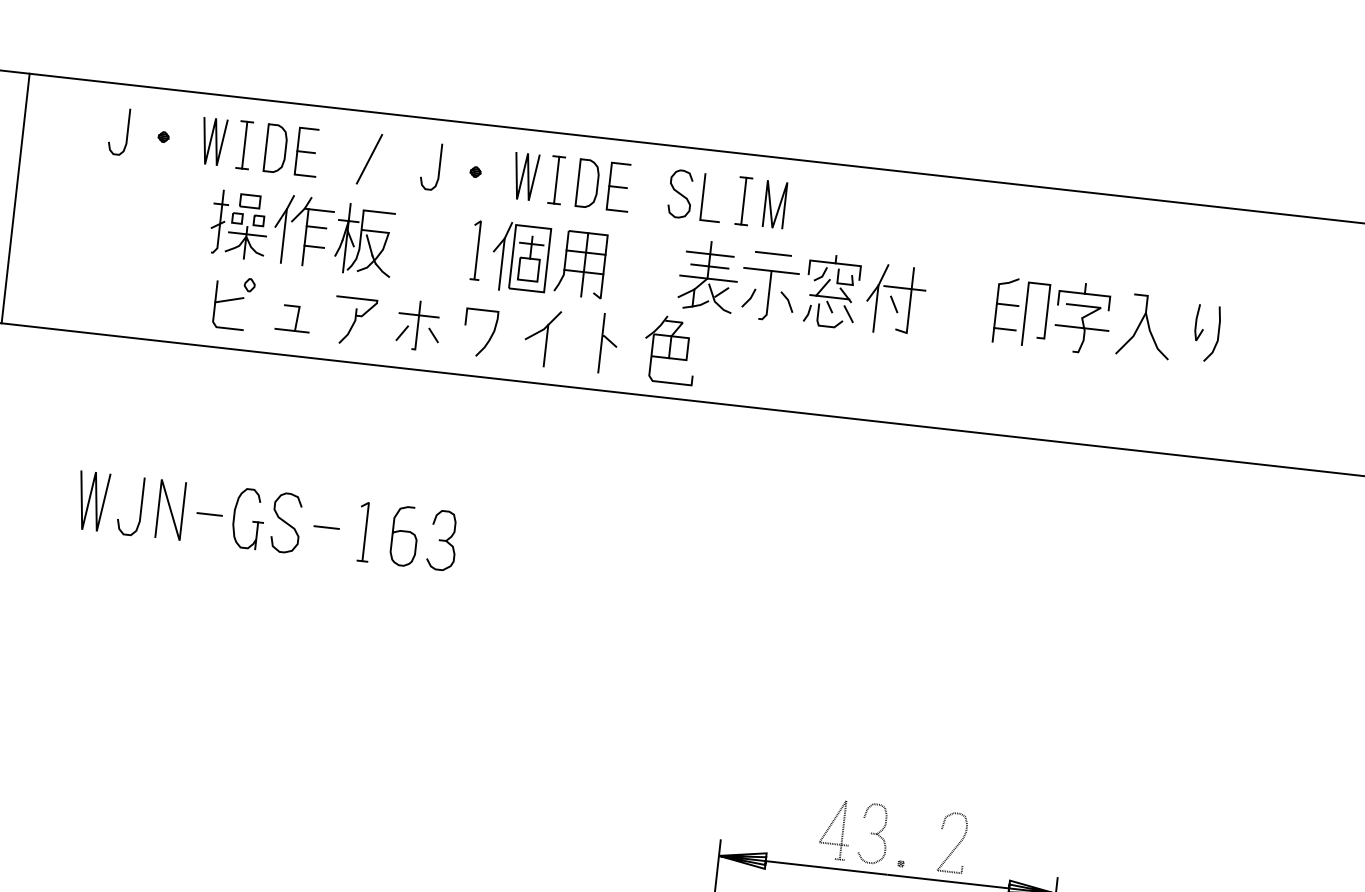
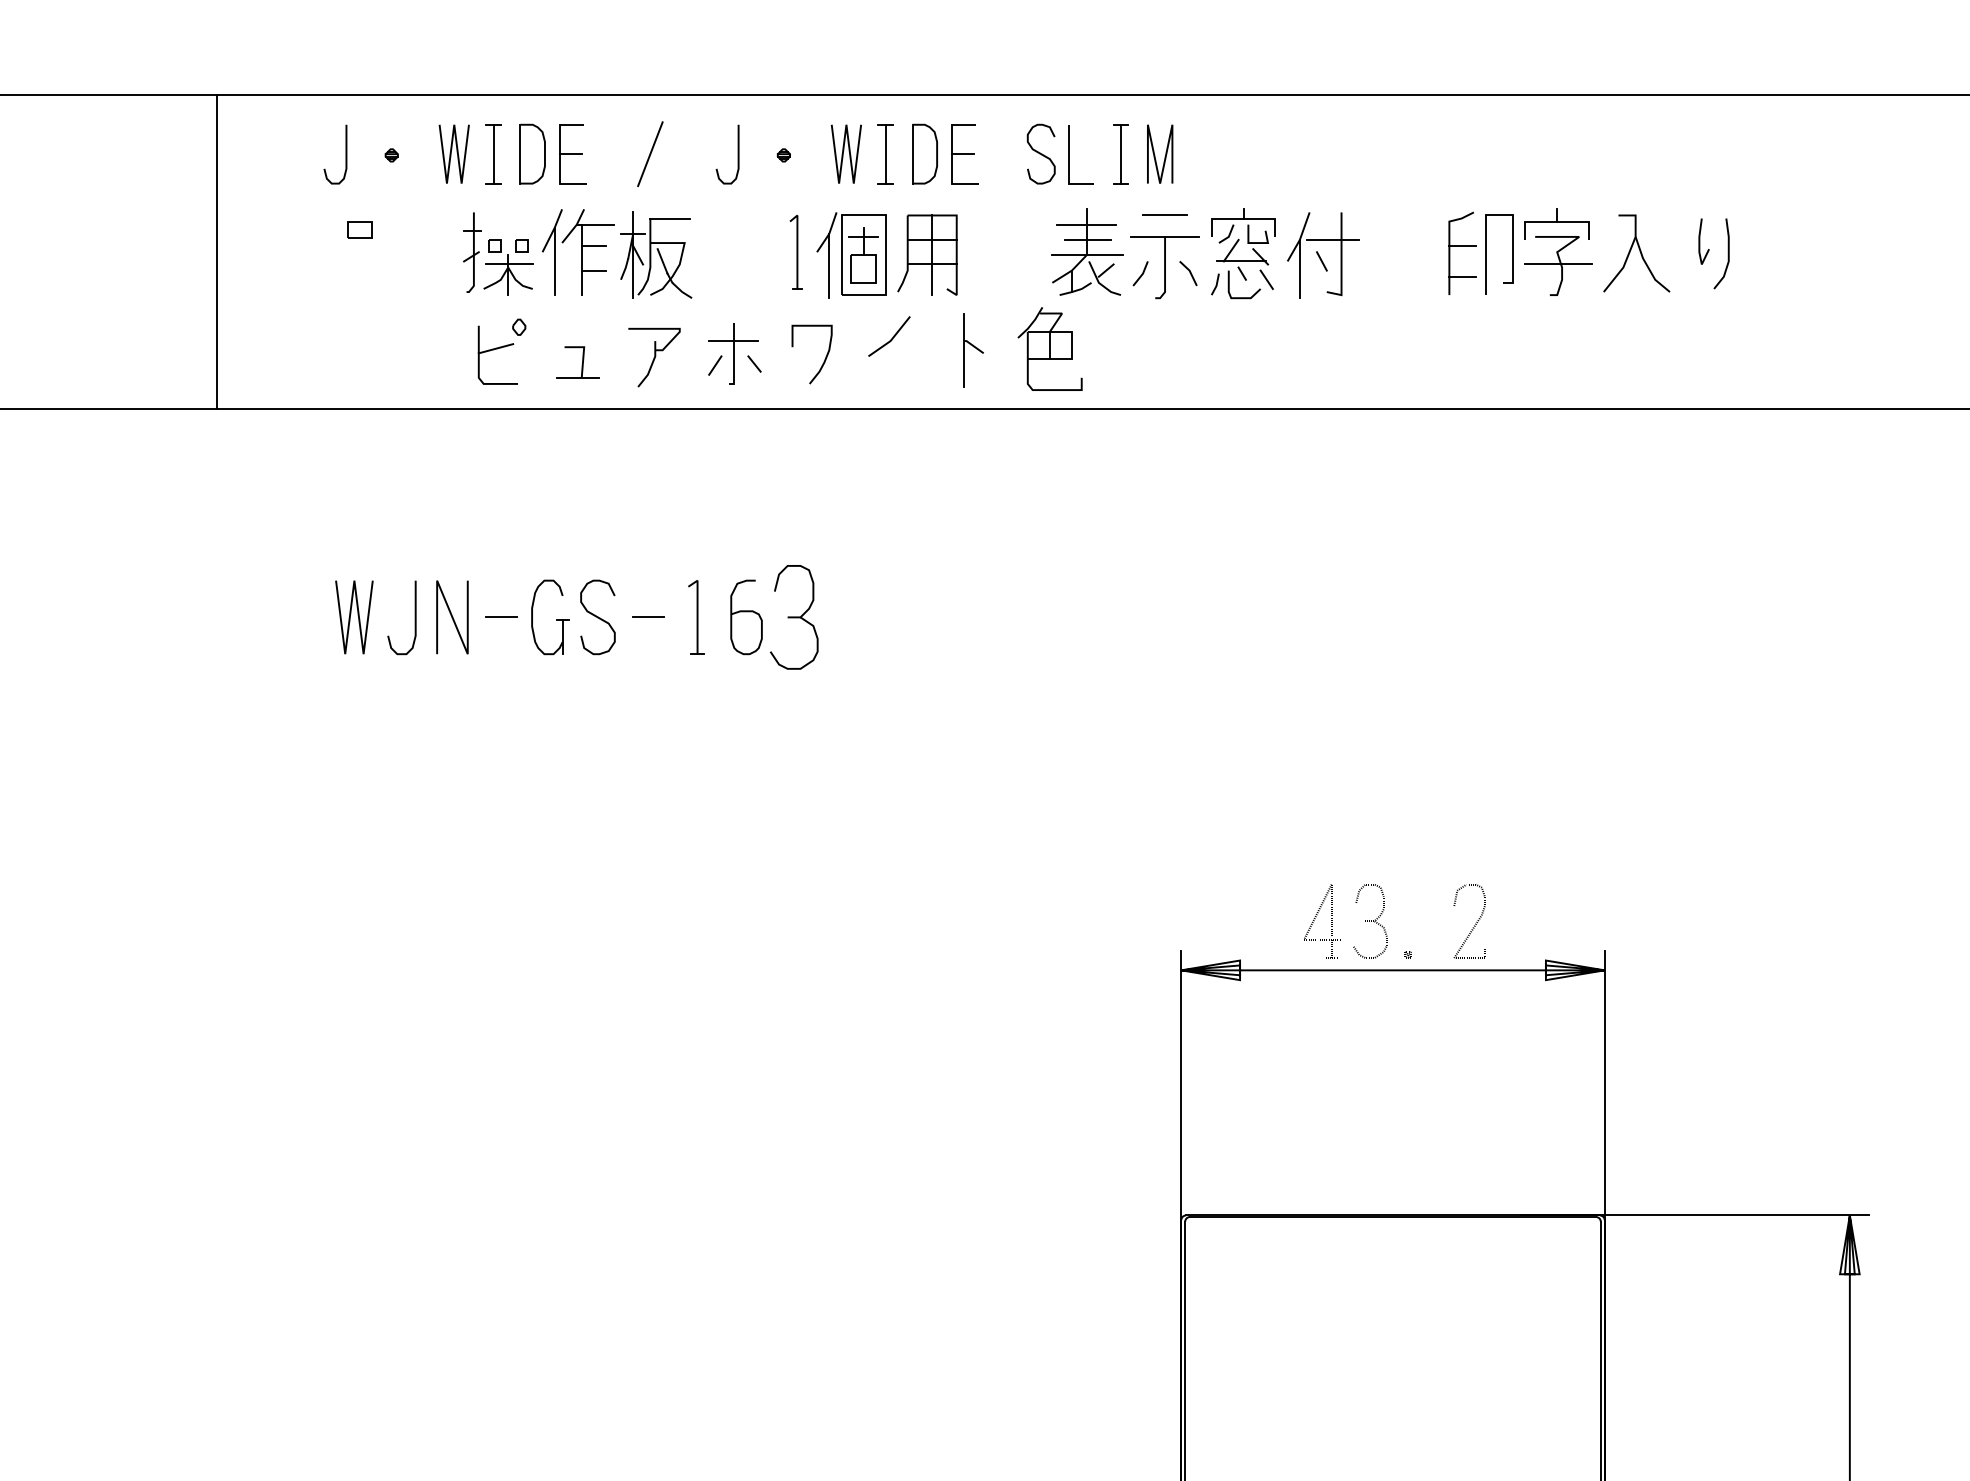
part: (249, 200) -> (359, 229), moved
line: (546, 345) -> (895, 360), removed
part: (442, 540) -> (793, 617), size x1.4

